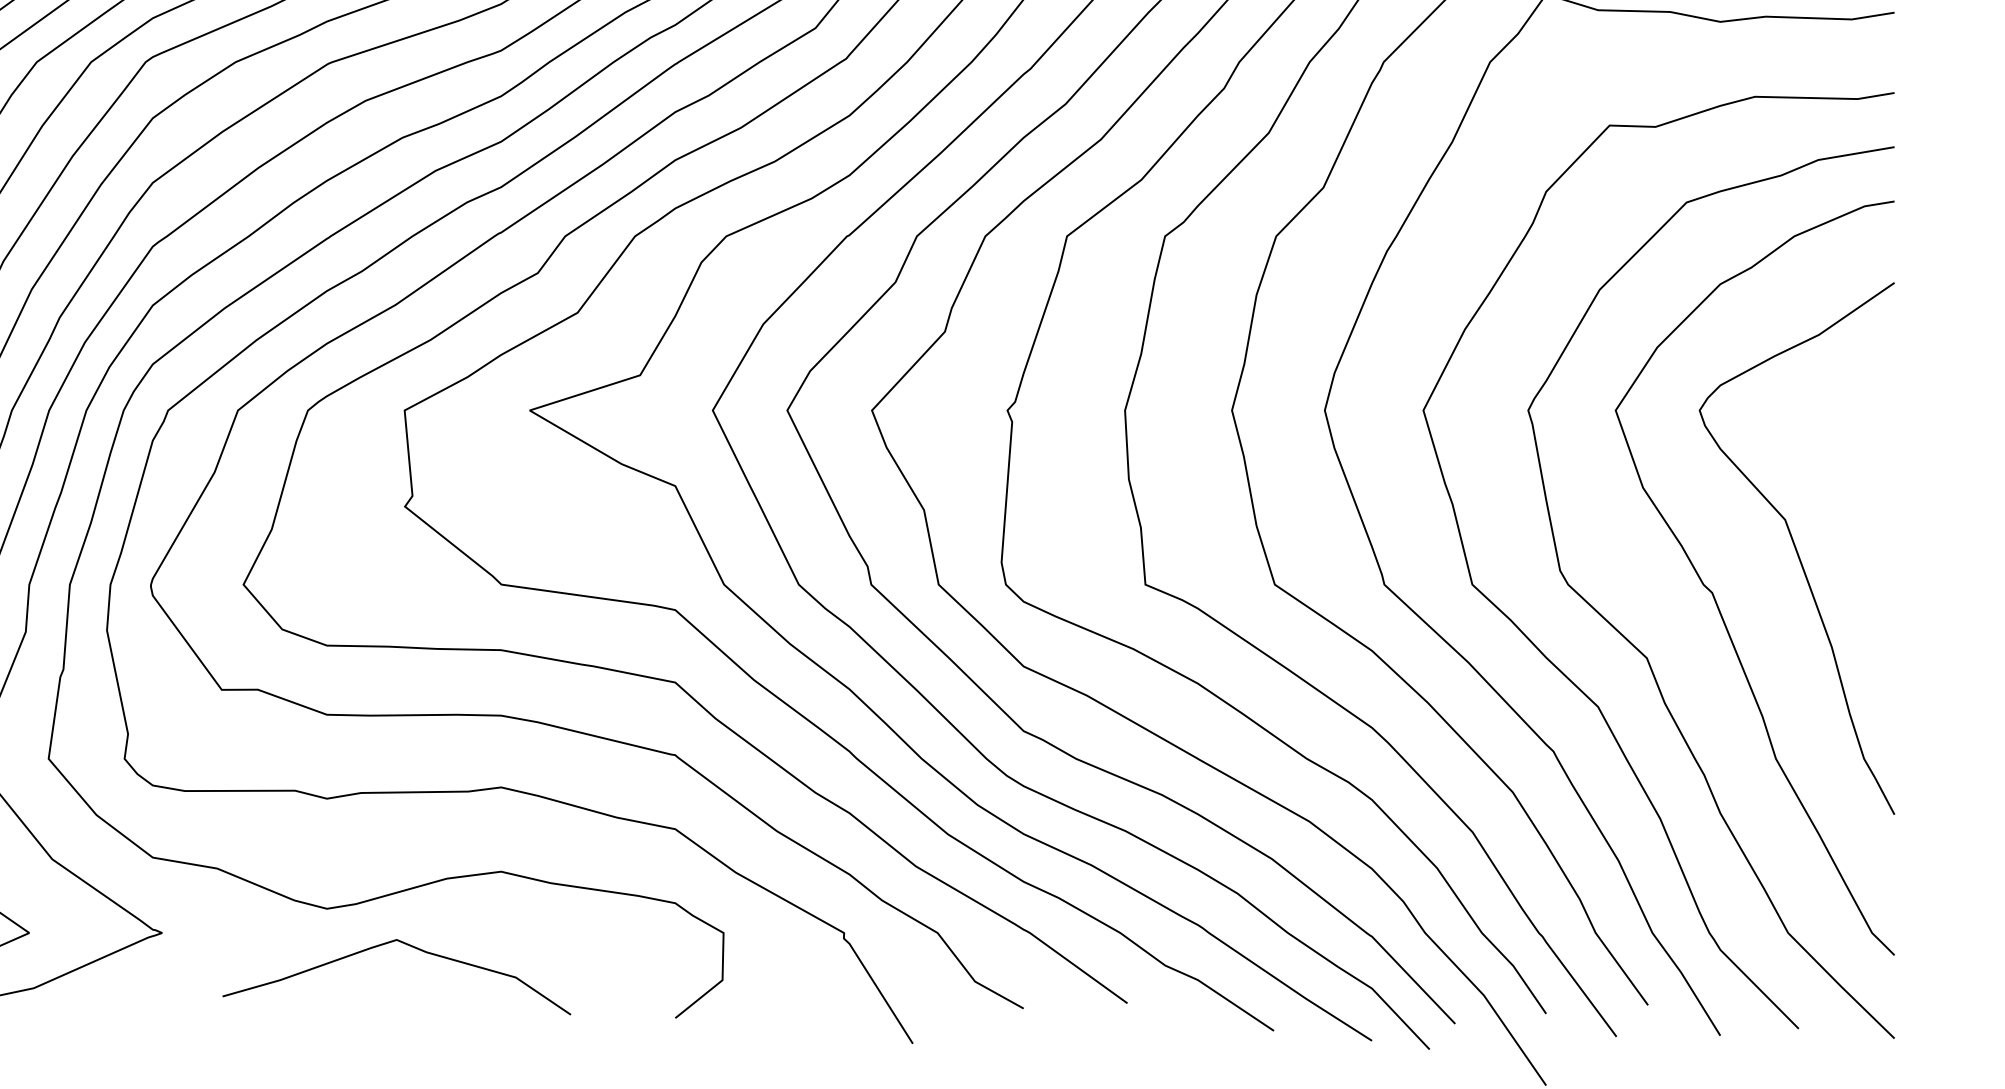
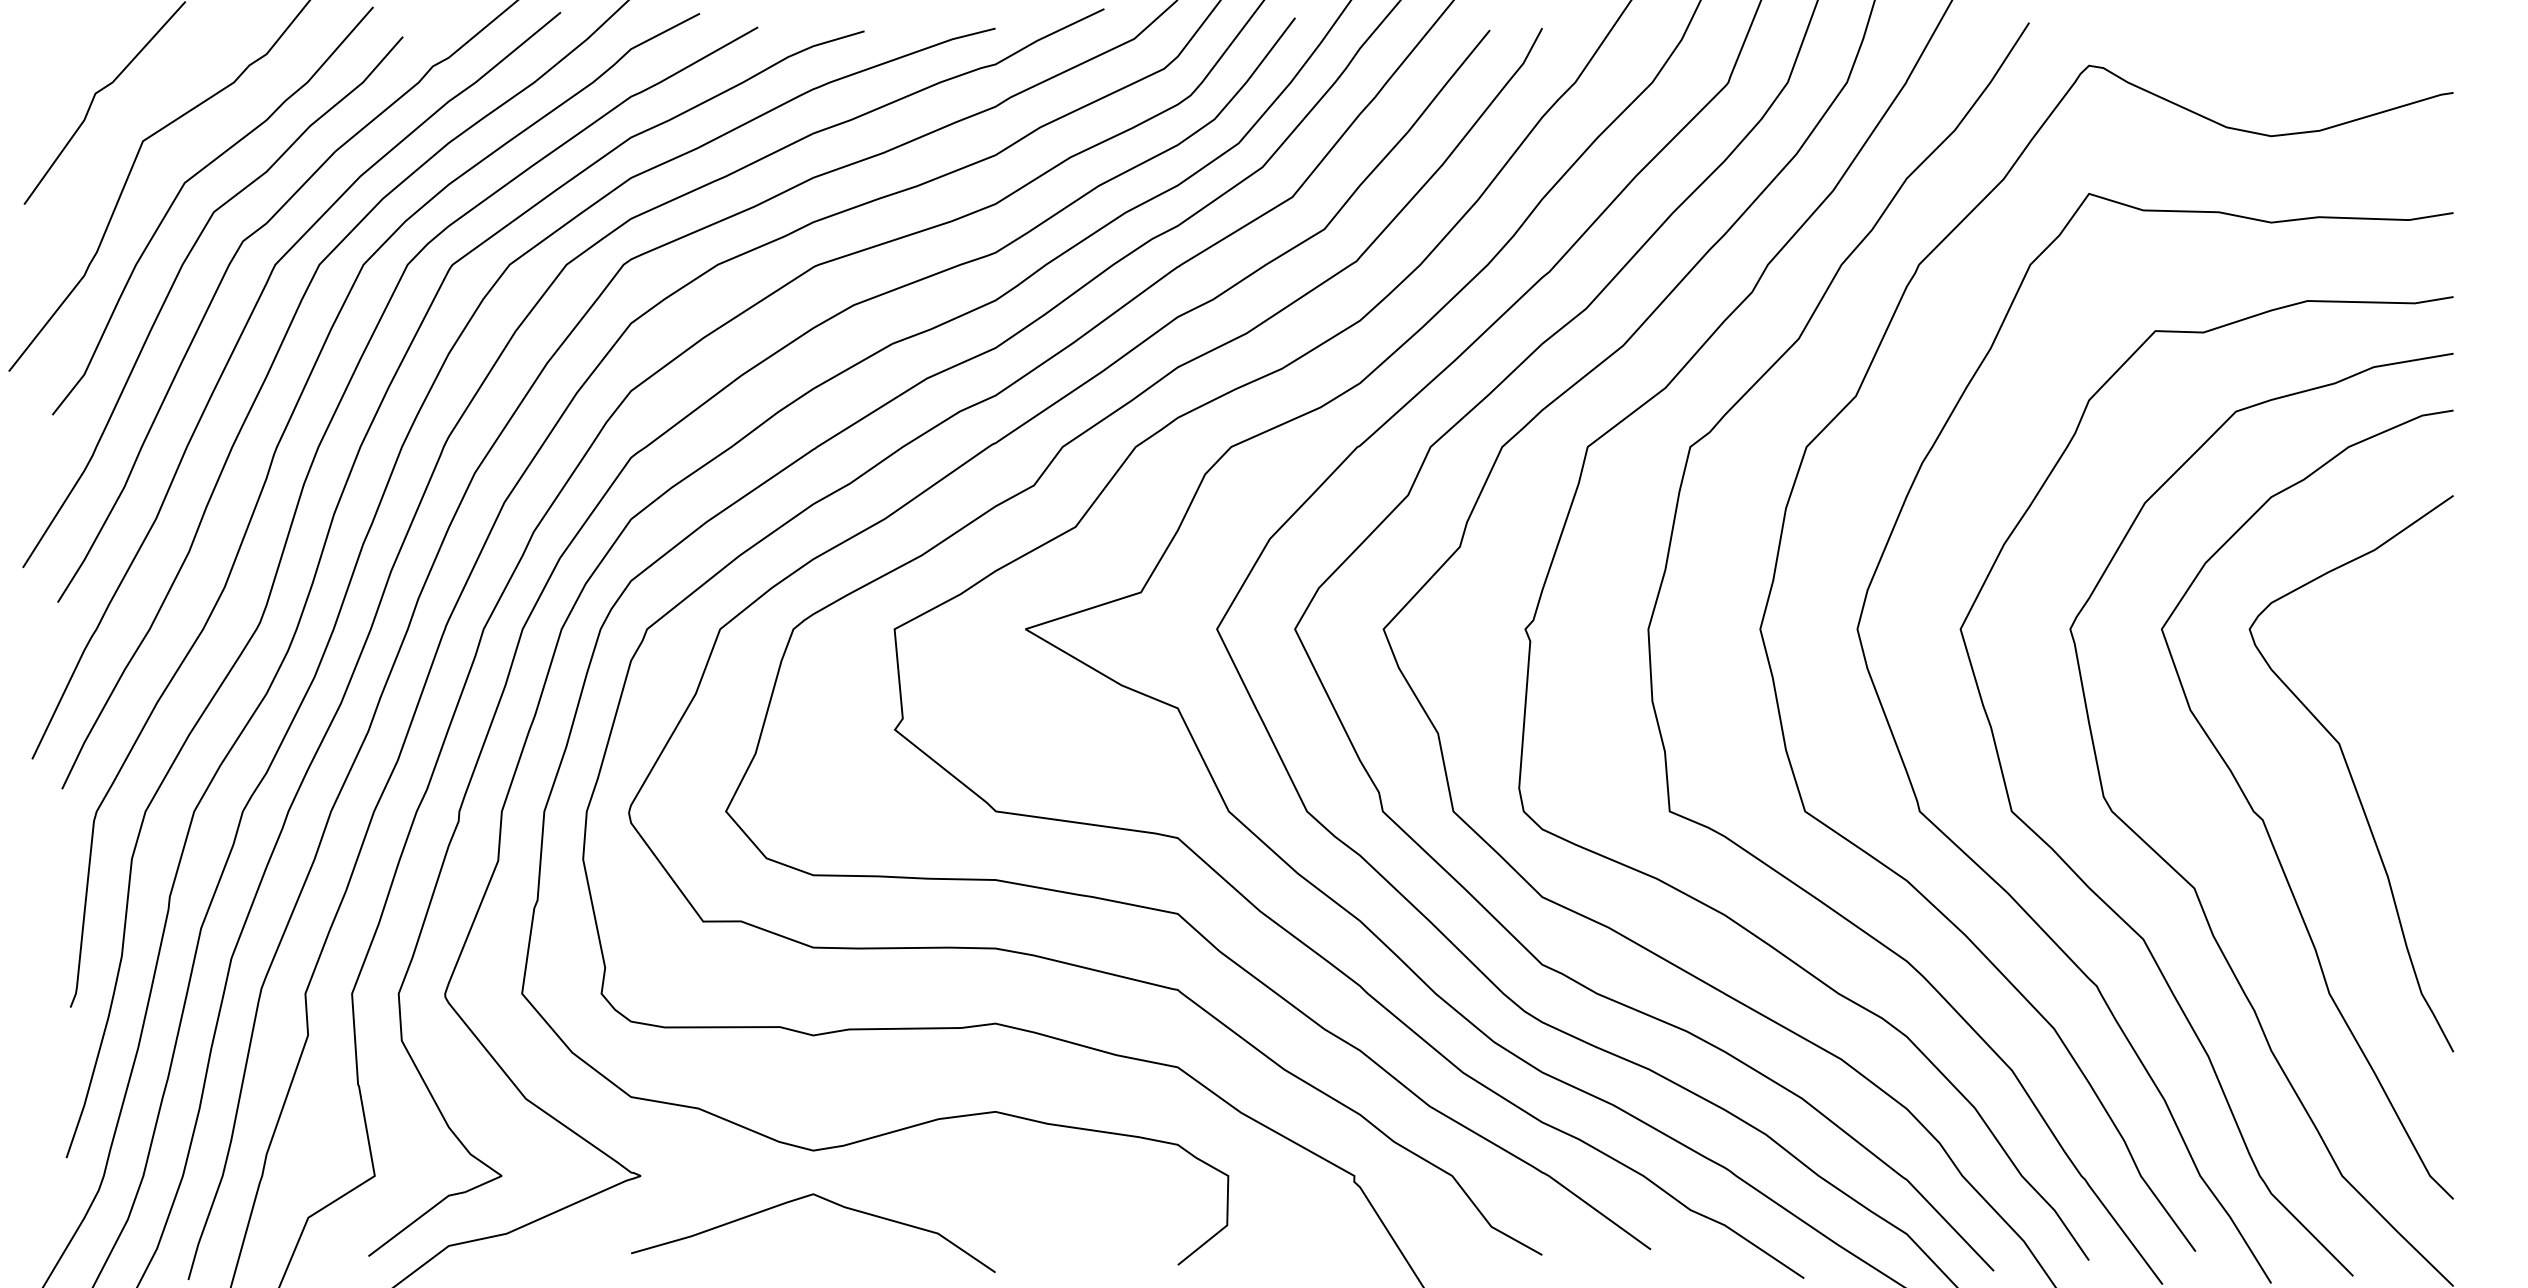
curve: (410, 946) -> (827, 1201), moved

